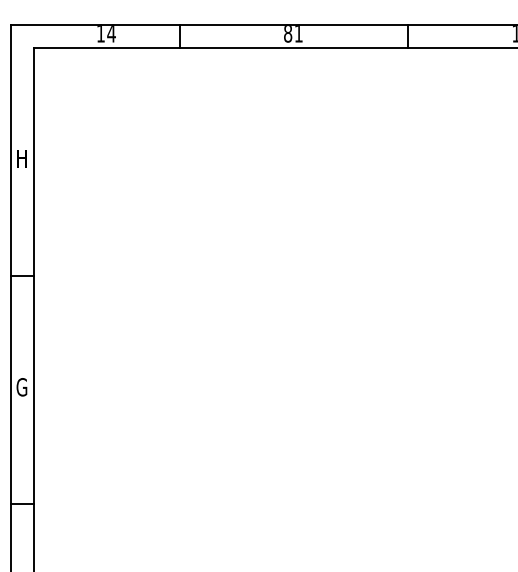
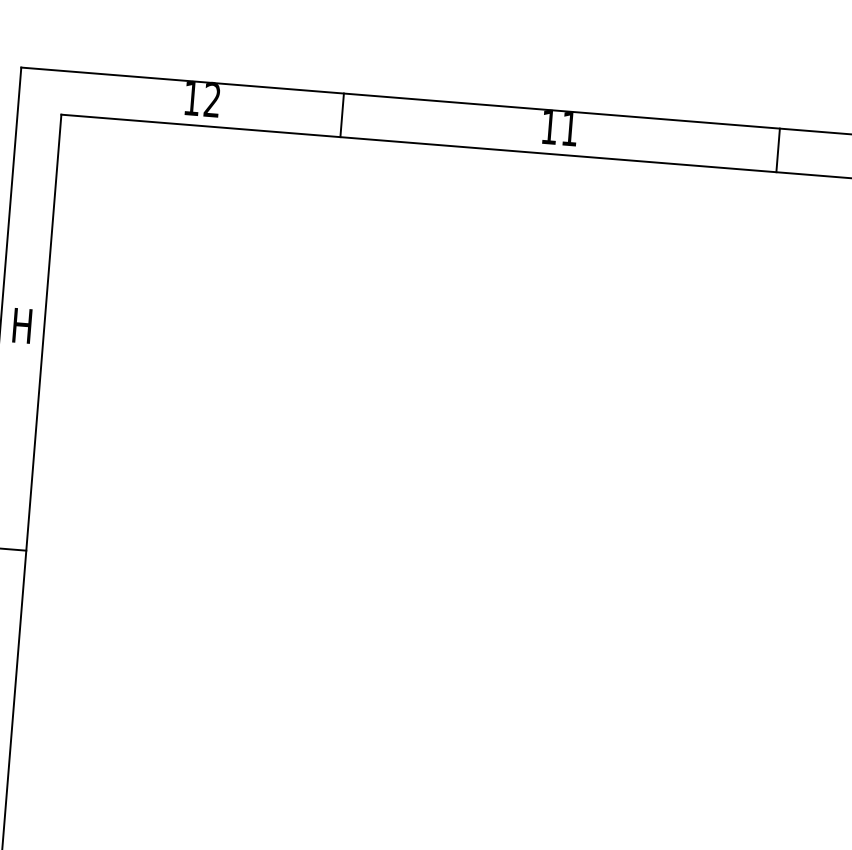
text: (111, 34) -> (212, 101), 14 -> 12
text: (288, 34) -> (550, 129), 81 -> 11

